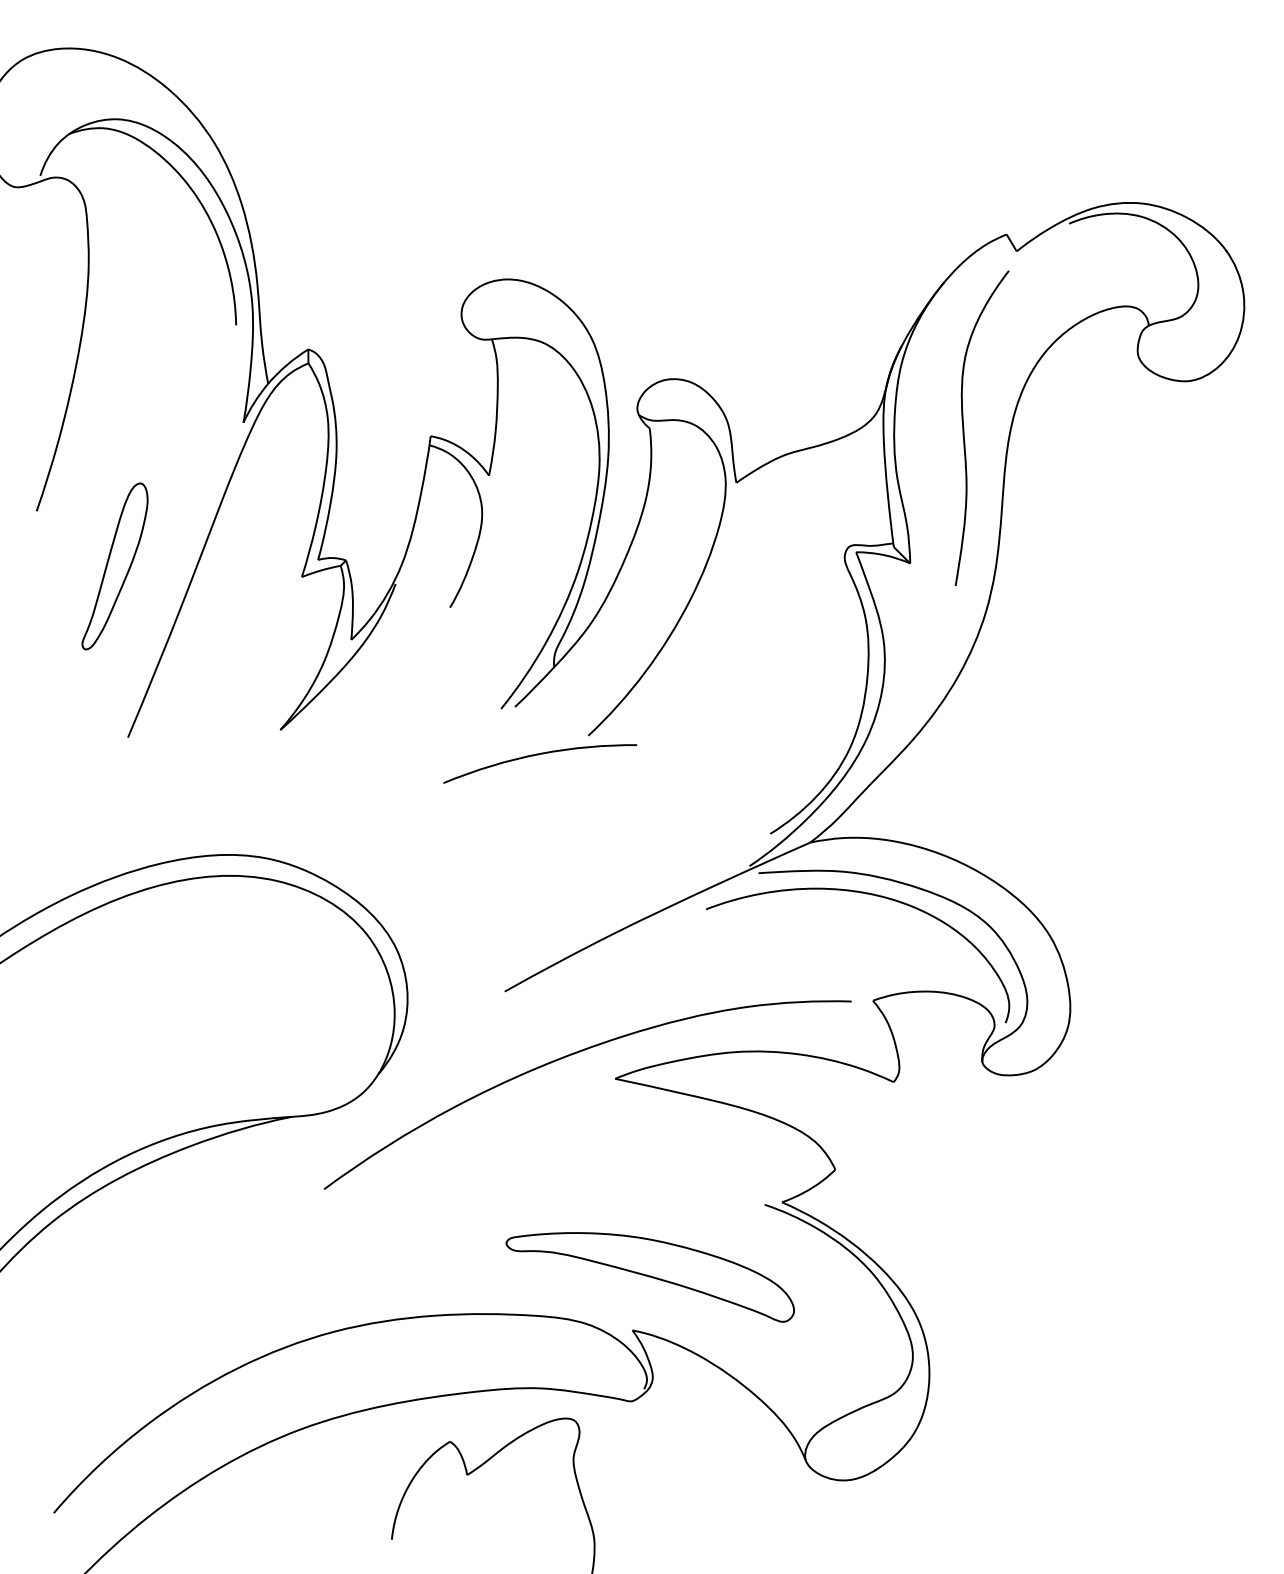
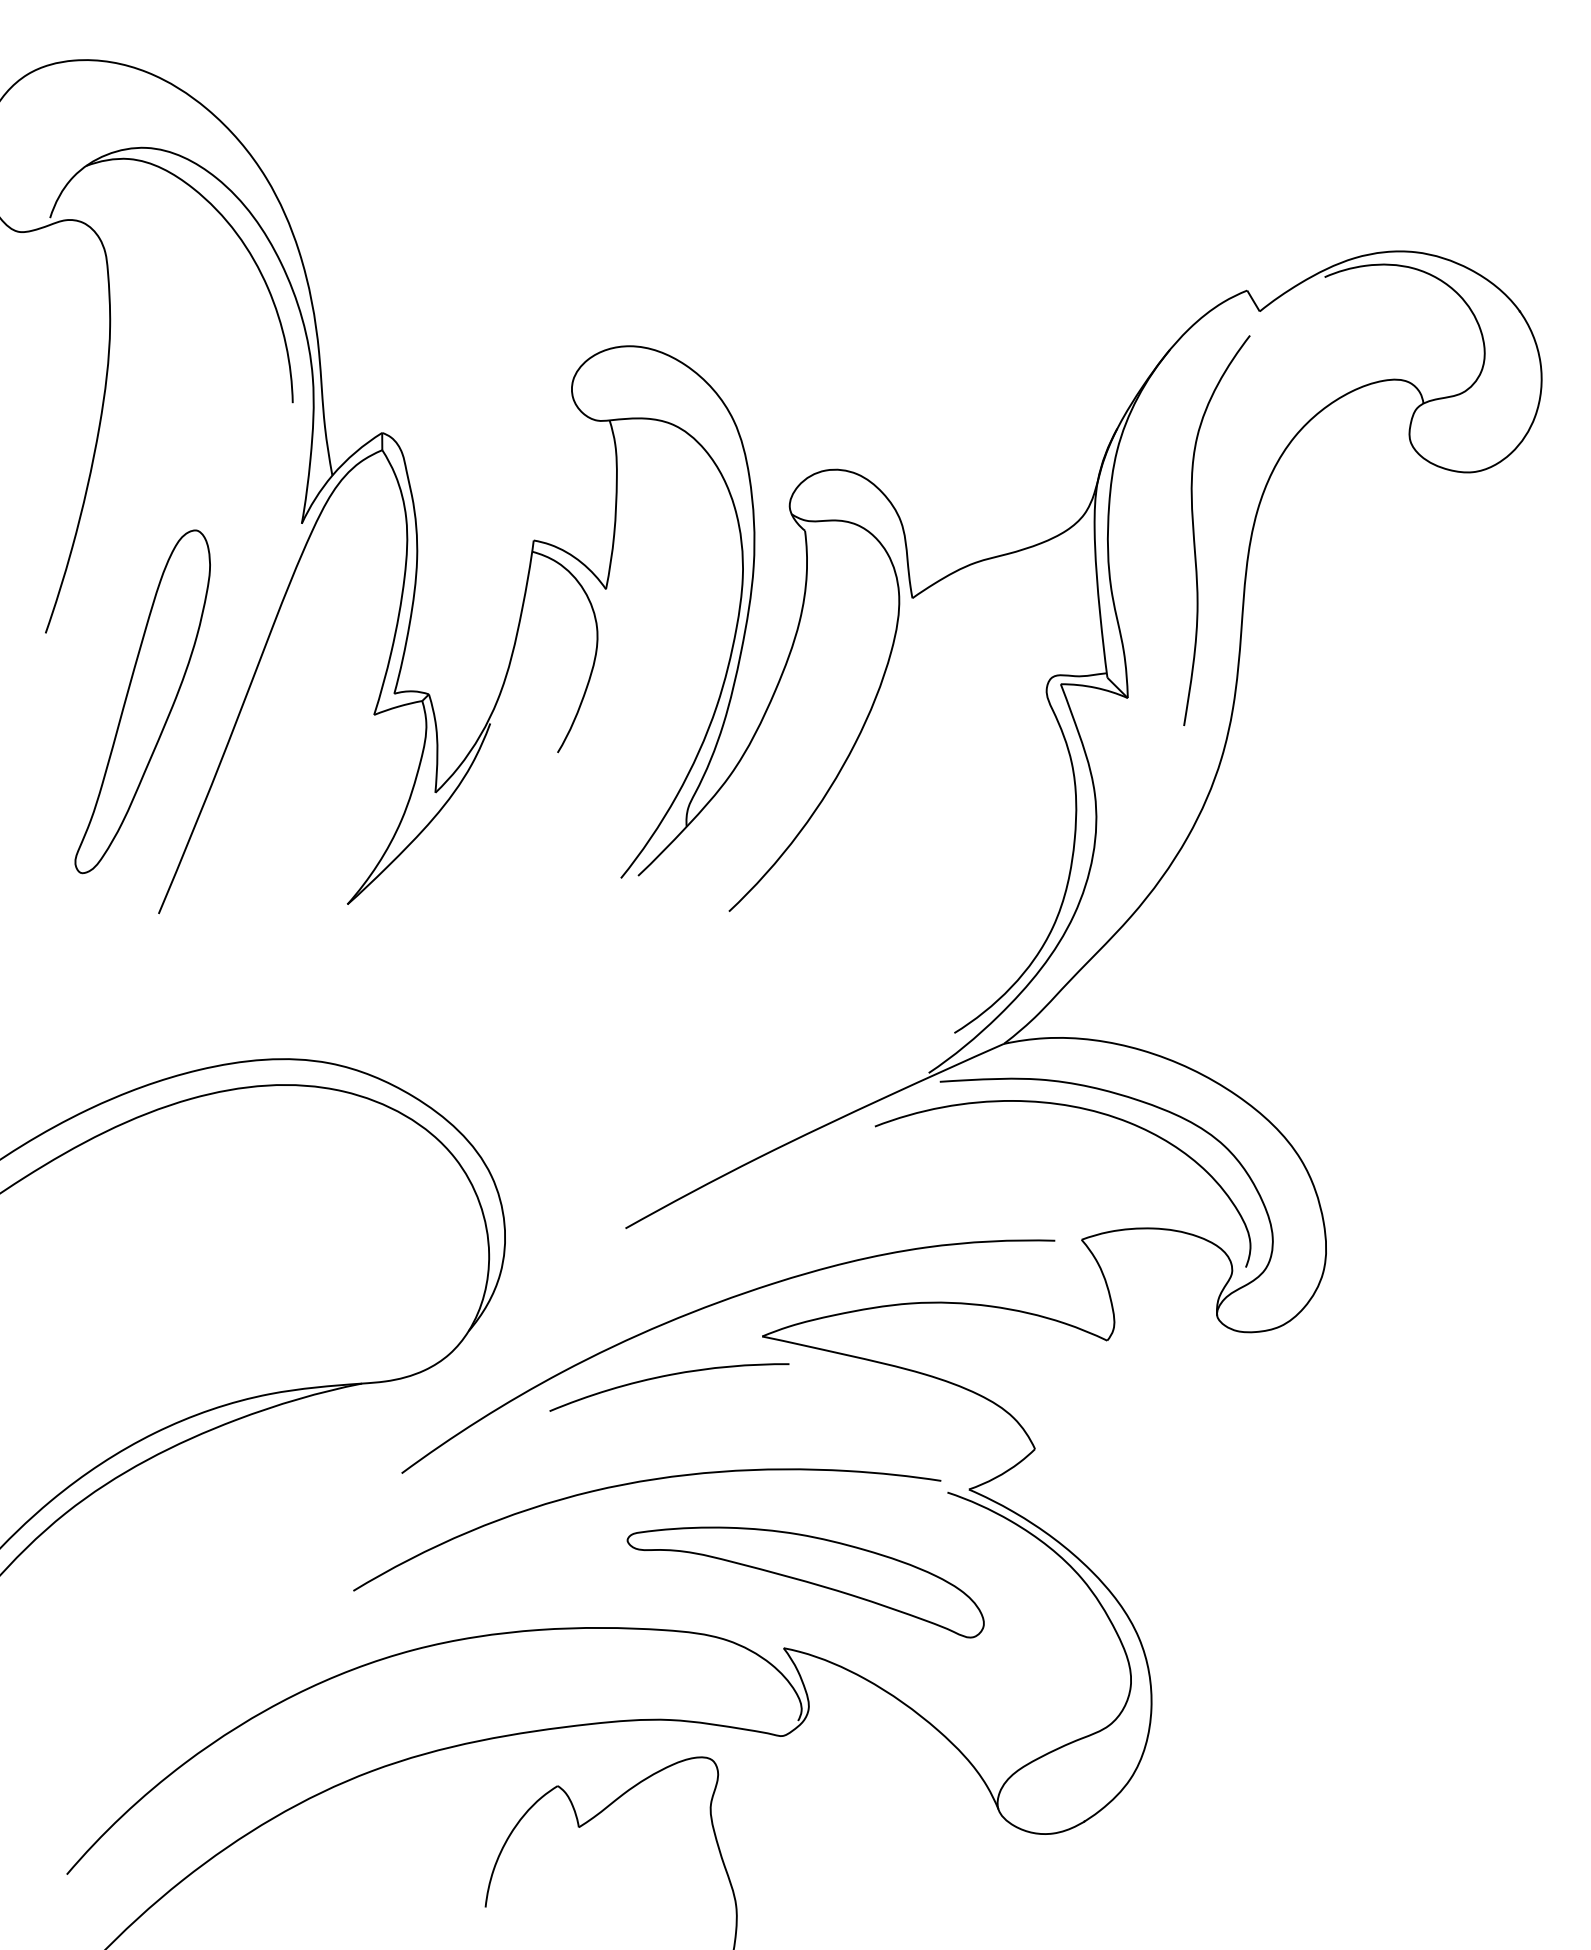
part: (114, 566) -> (142, 701), size x1.67
curve: (538, 755) -> (667, 1376), moved
curve: (514, 1197) -> (637, 1483), added

